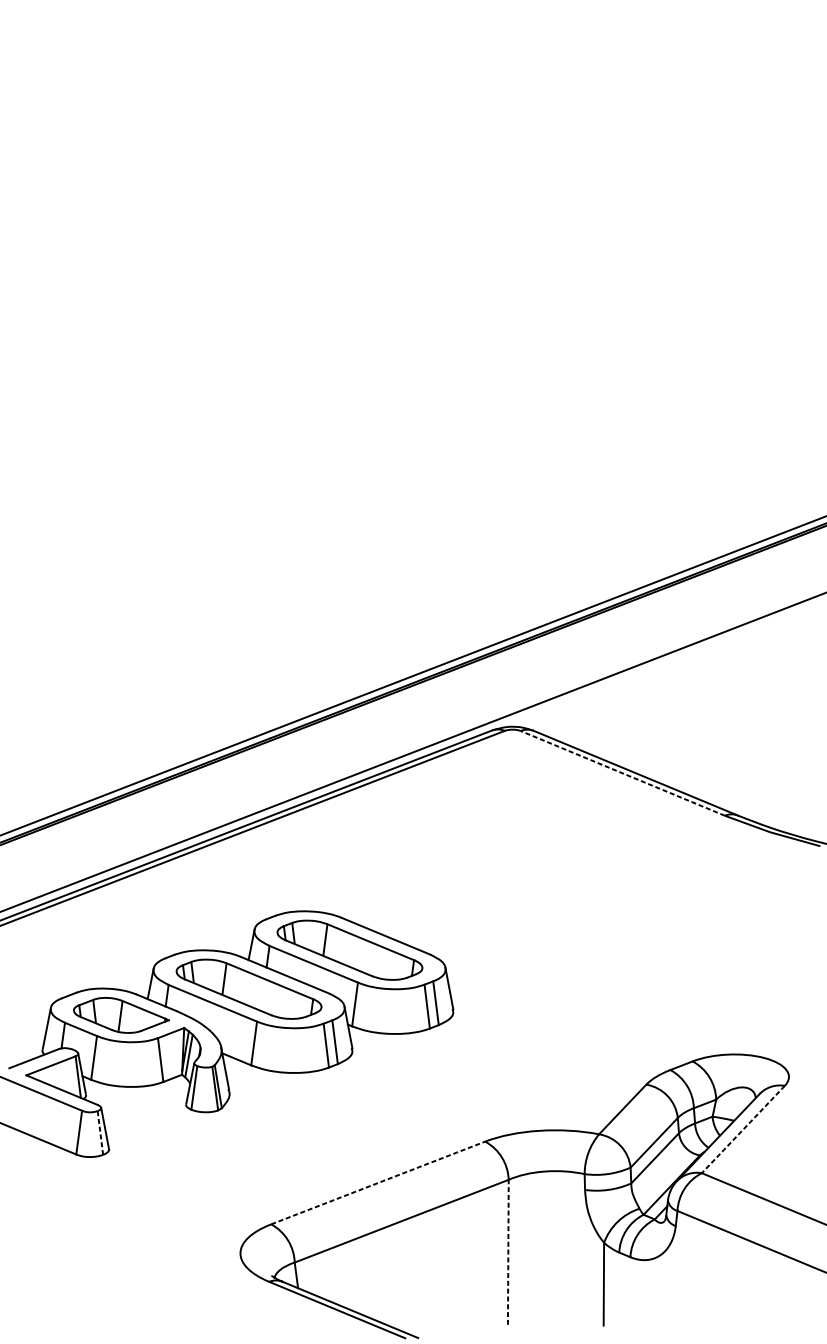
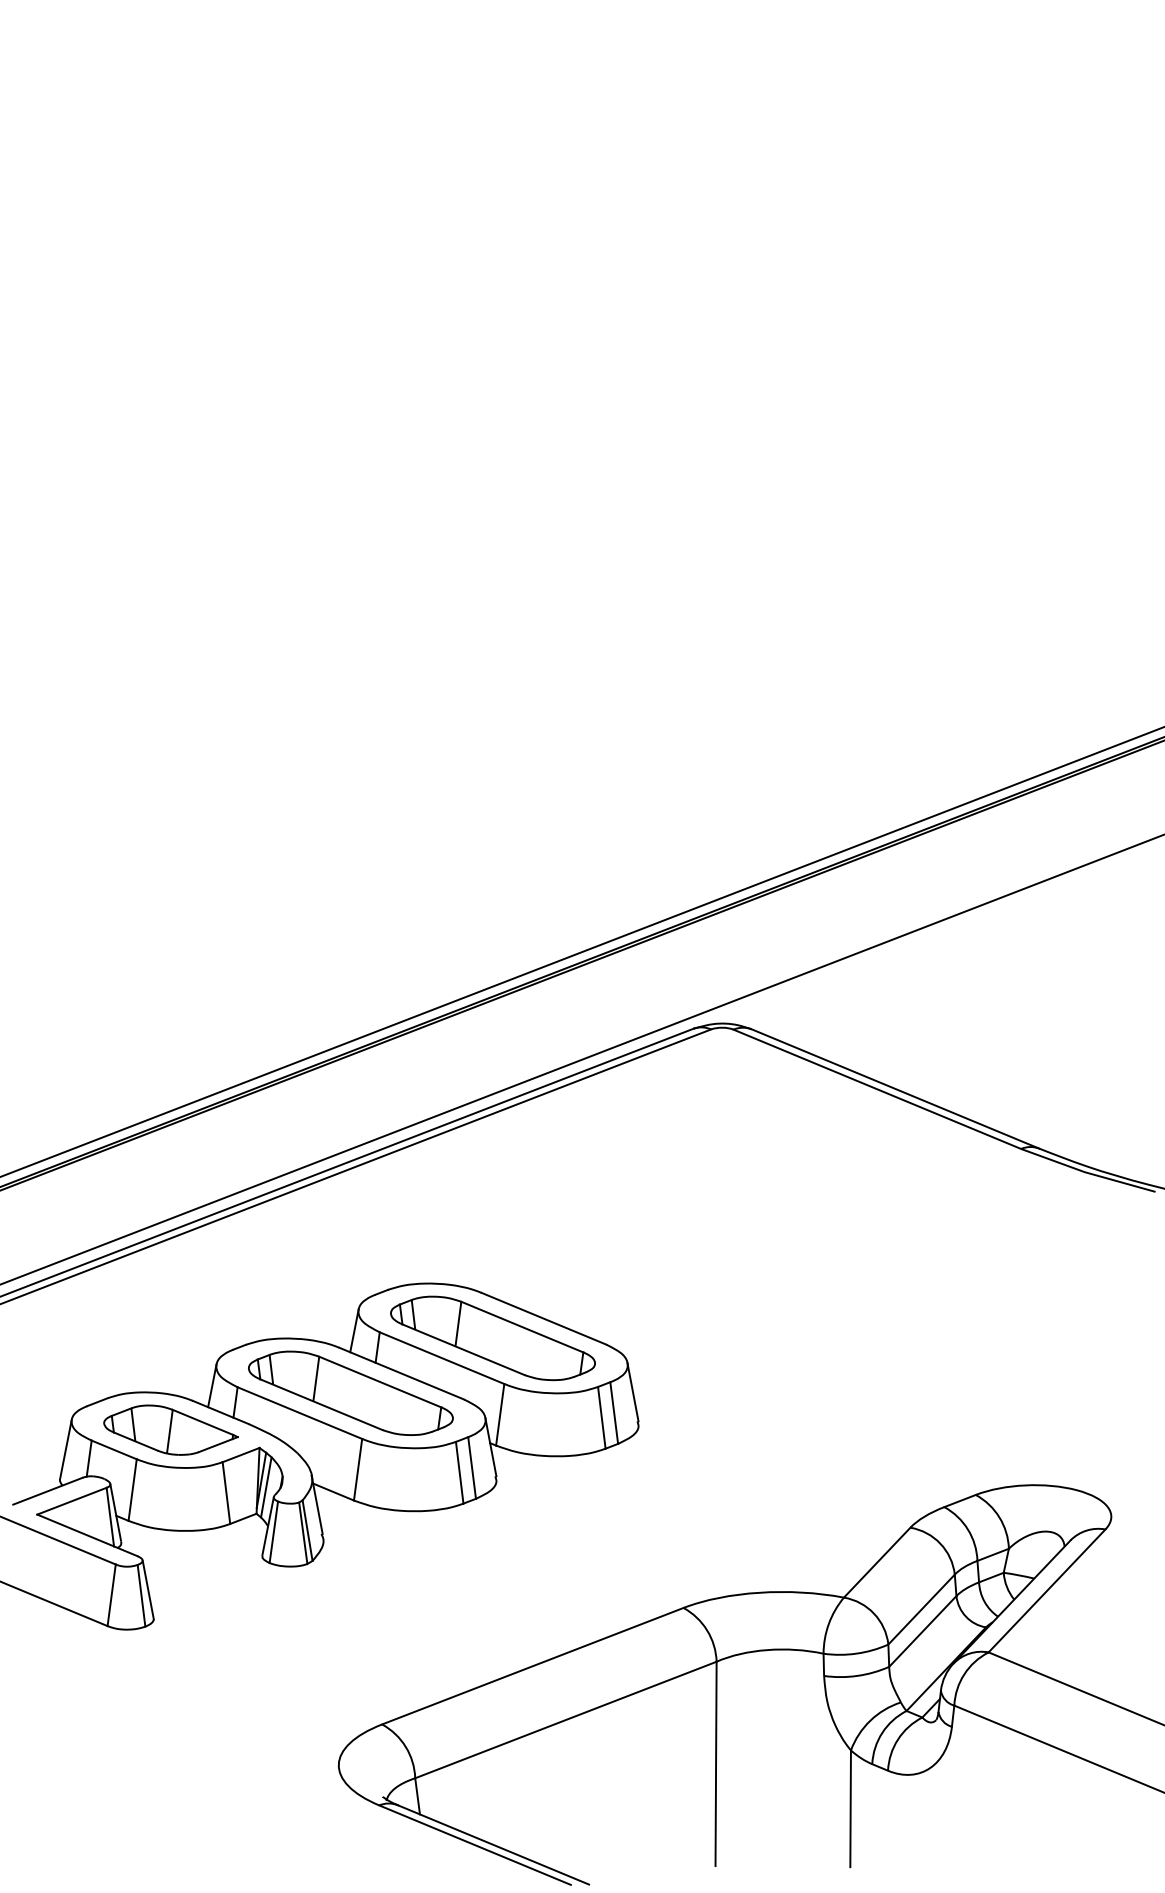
line: (622, 773) -> (877, 1089), dashed -> solid
line: (743, 1129) -> (1047, 1590), dashed -> solid
line: (100, 1132) -> (141, 1595), dashed -> solid
line: (378, 1183) -> (532, 1666), dashed -> solid
line: (508, 1252) -> (716, 1763), dashed -> solid

